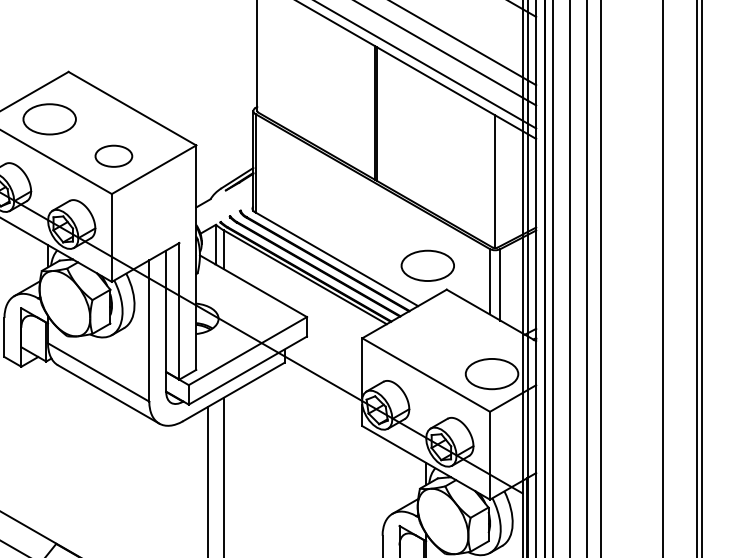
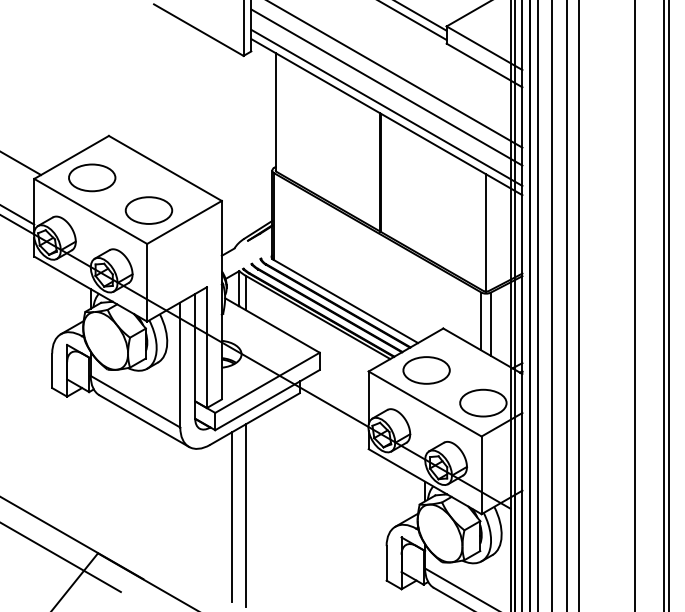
part: (113, 156) -> (148, 210), size x1.43
part: (427, 265) -> (426, 370), moved

